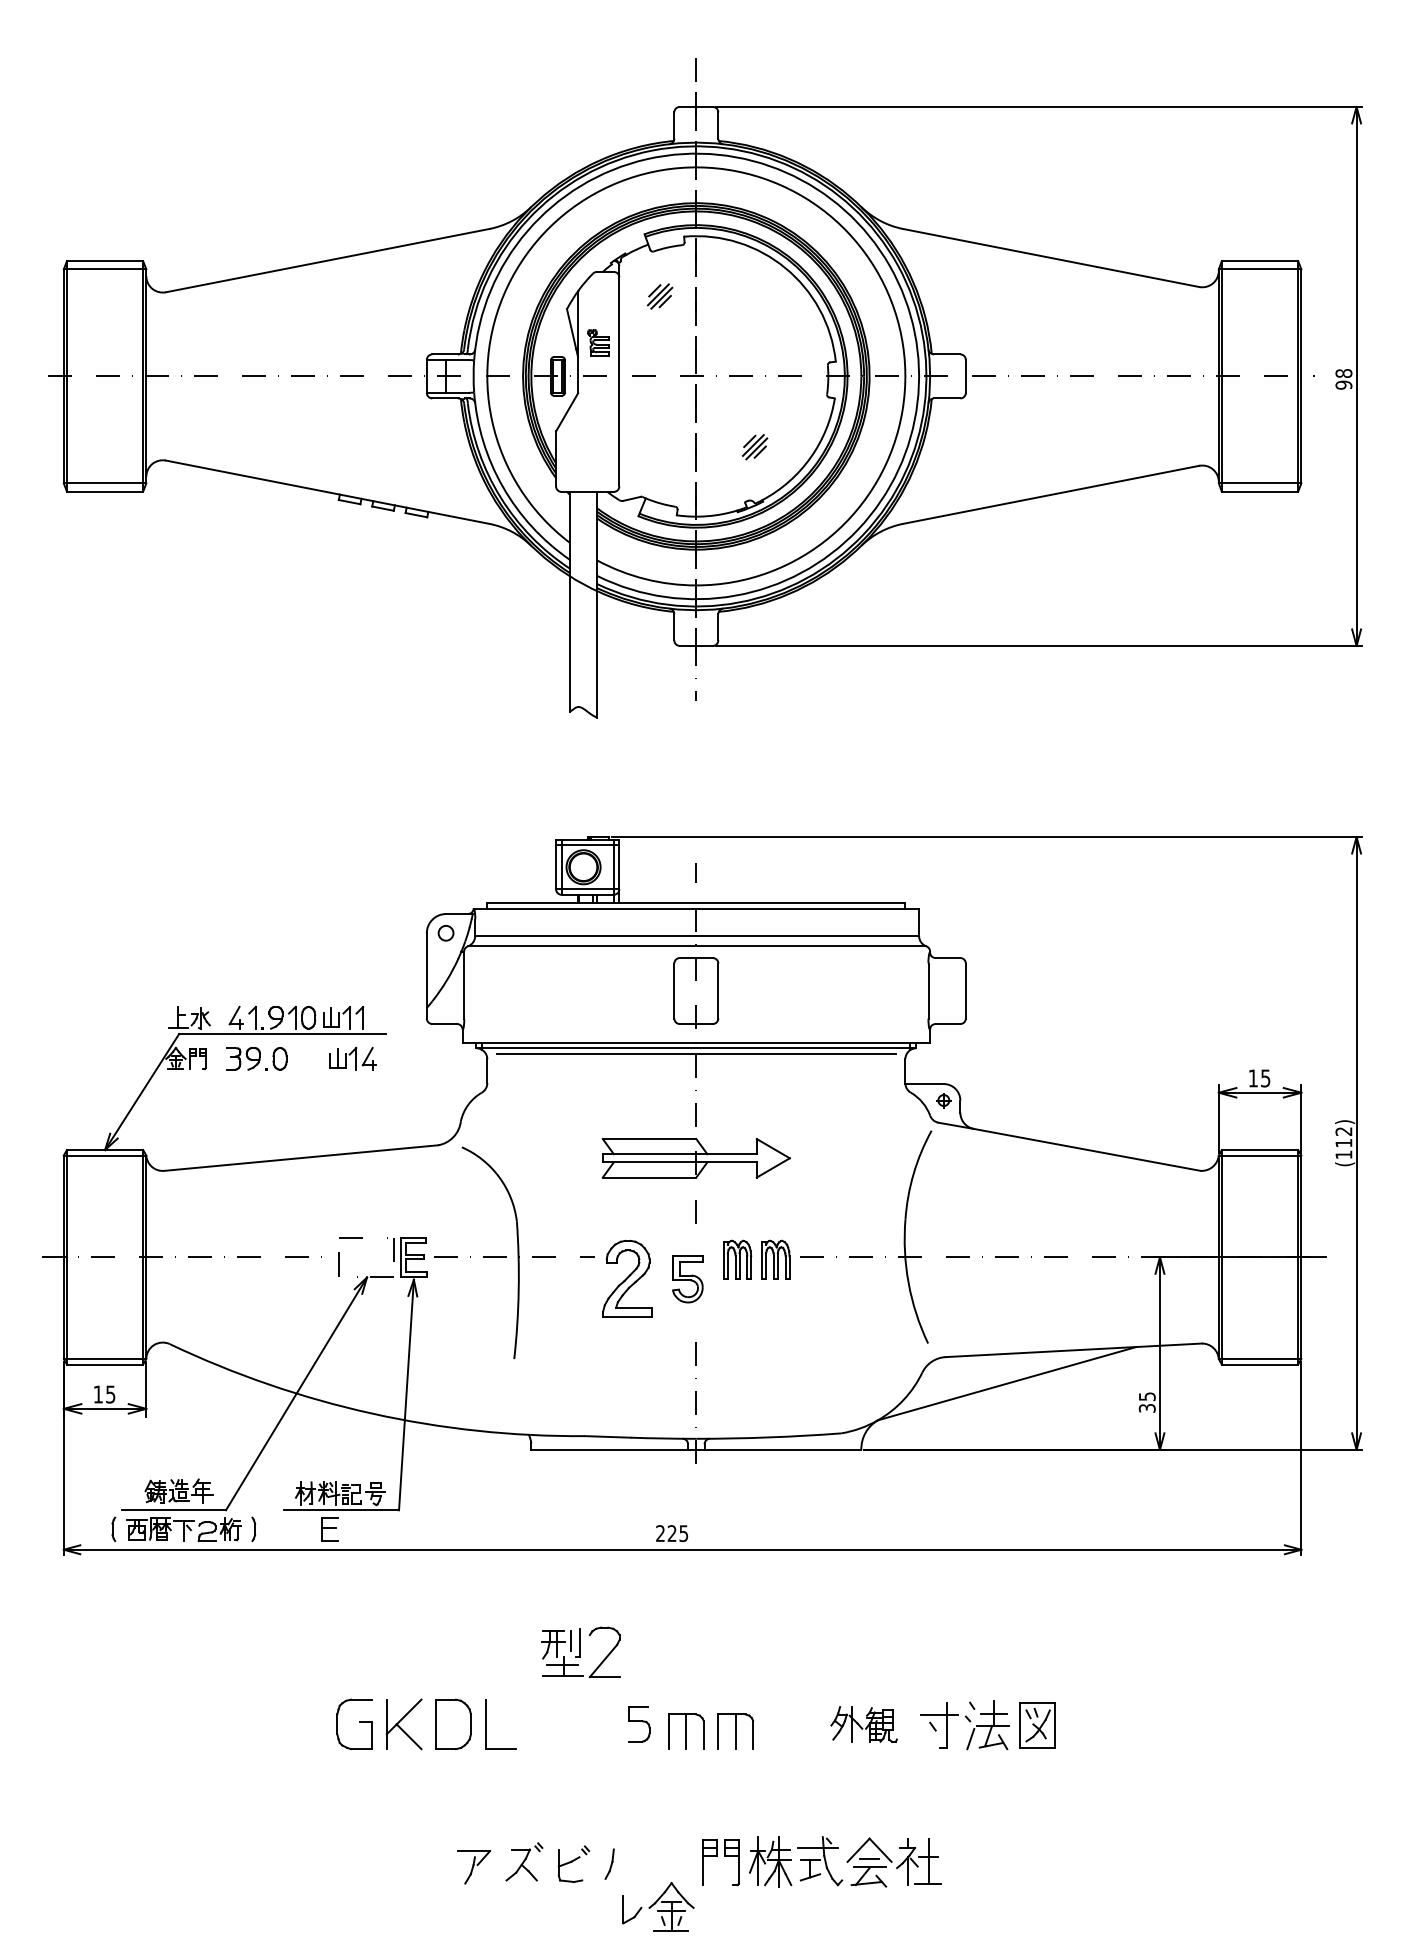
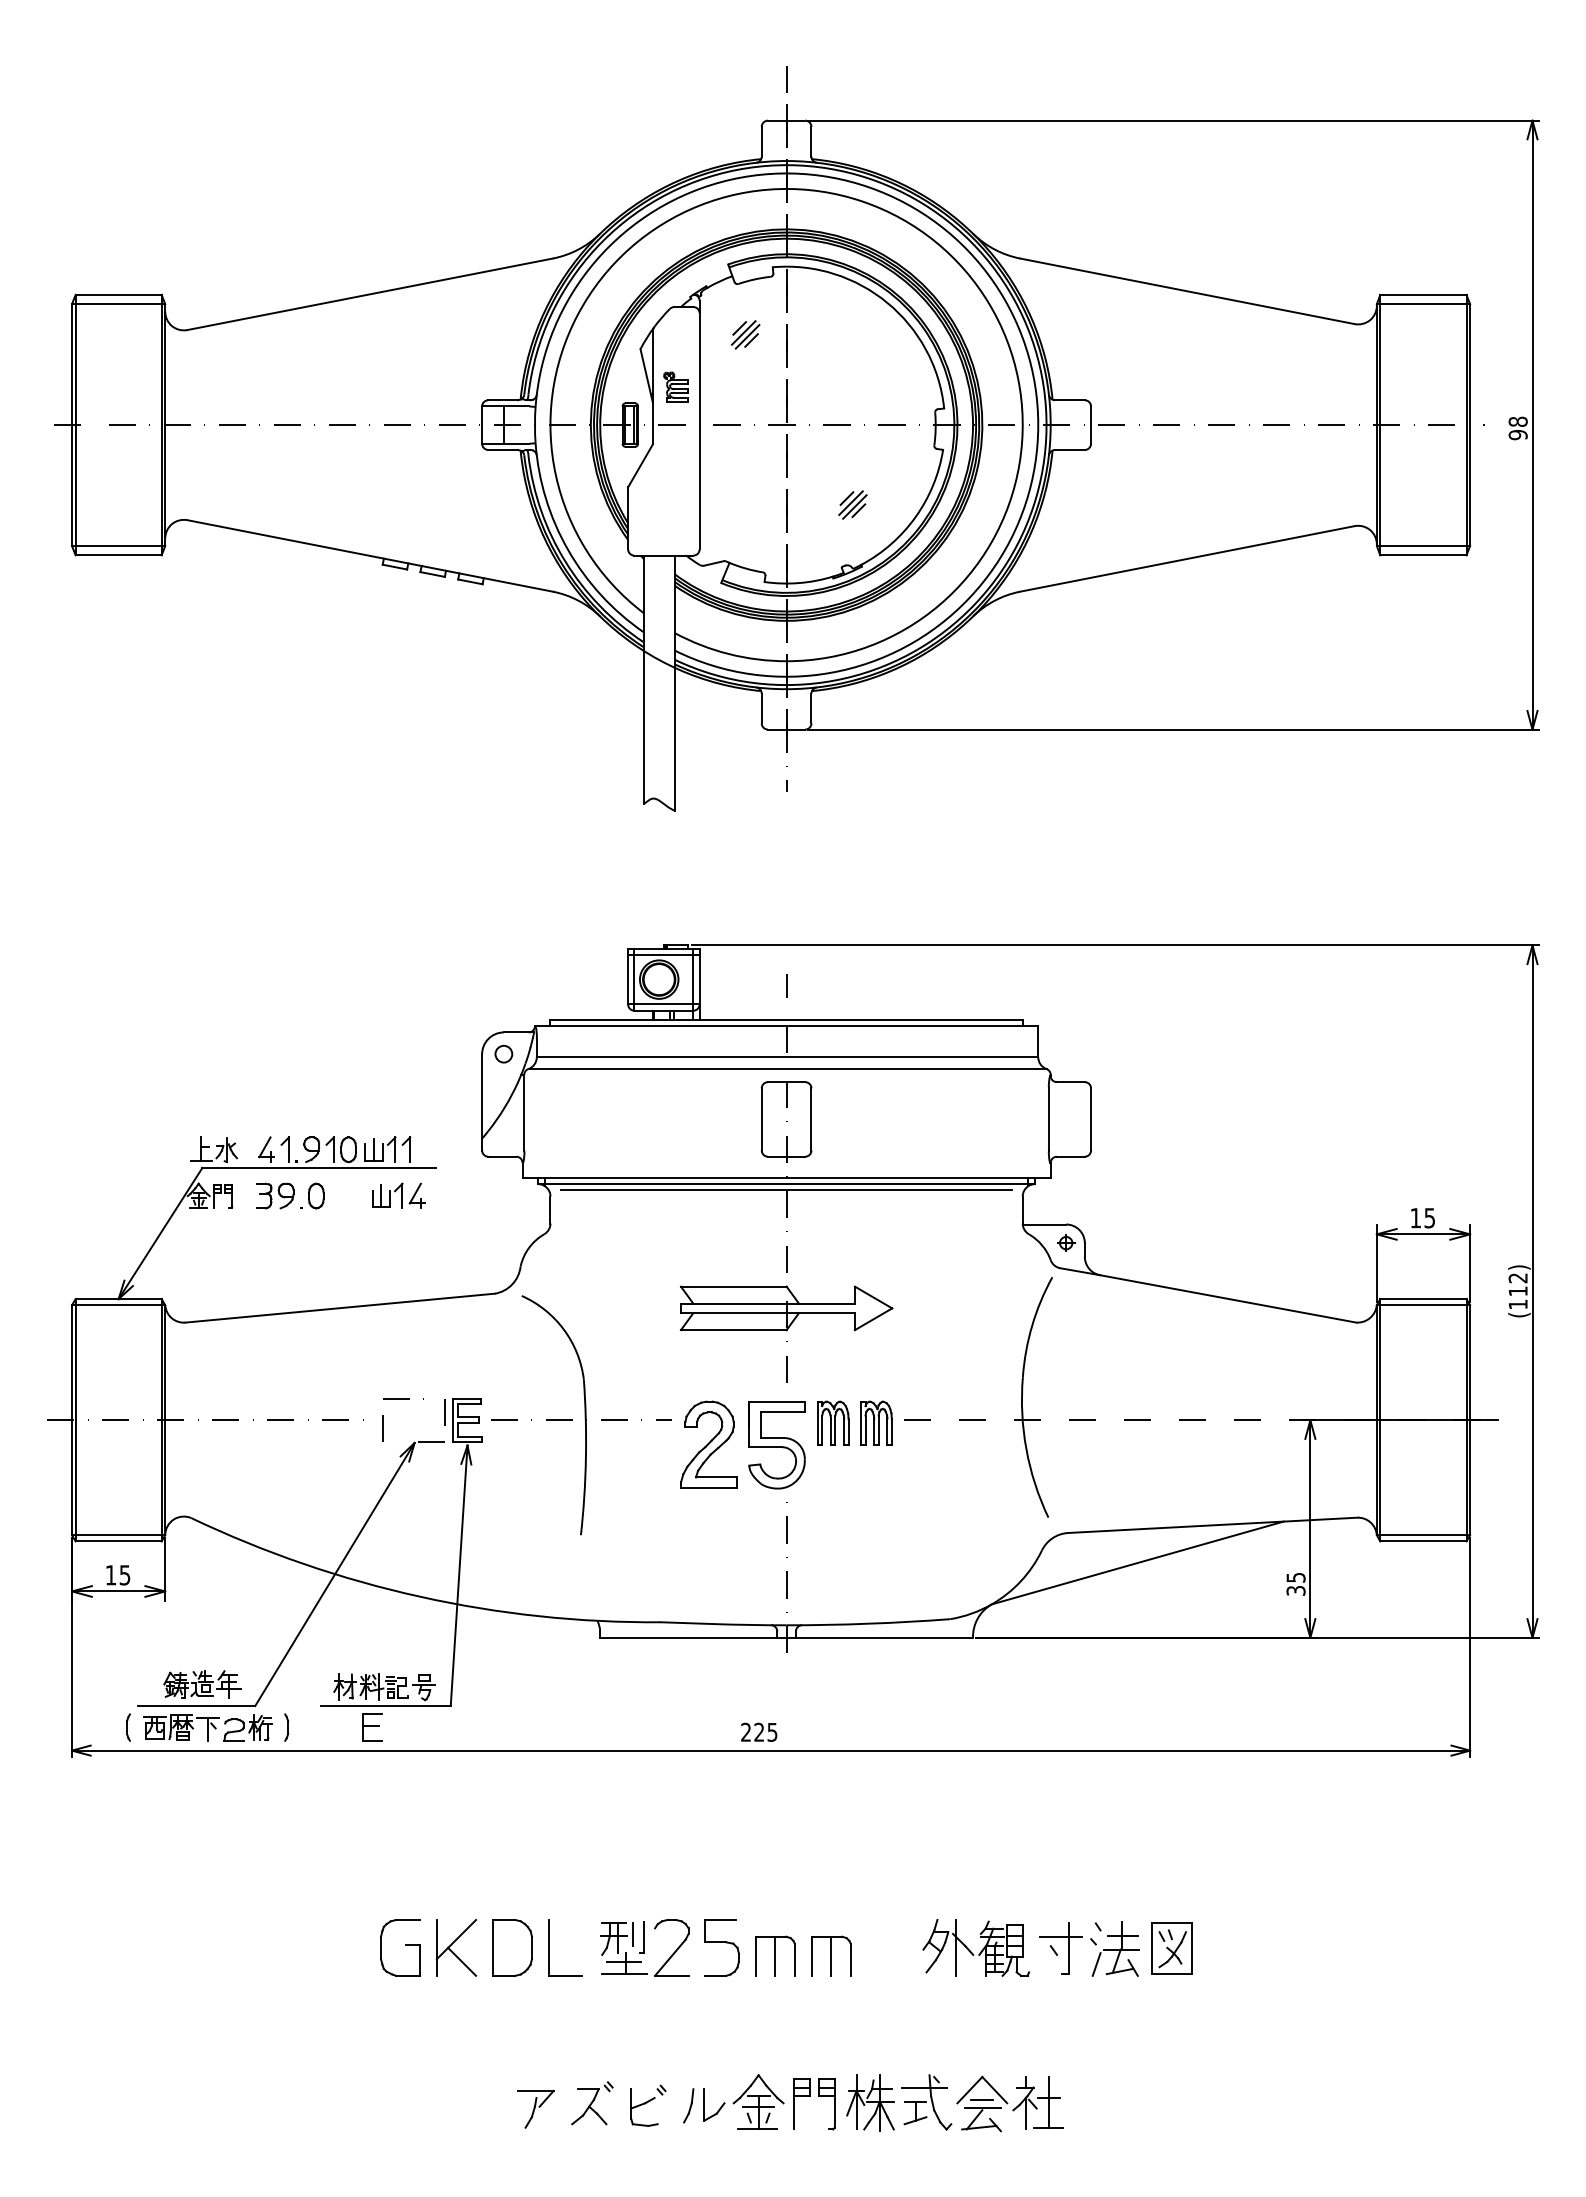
part: (687, 1279) -> (776, 1445), size x1.67
part: (580, 1652) -> (644, 1948), moved
part: (639, 1724) -> (722, 1948), size x1.43
part: (863, 1724) -> (975, 1948), size x1.43
part: (658, 1906) -> (743, 2101), moved

